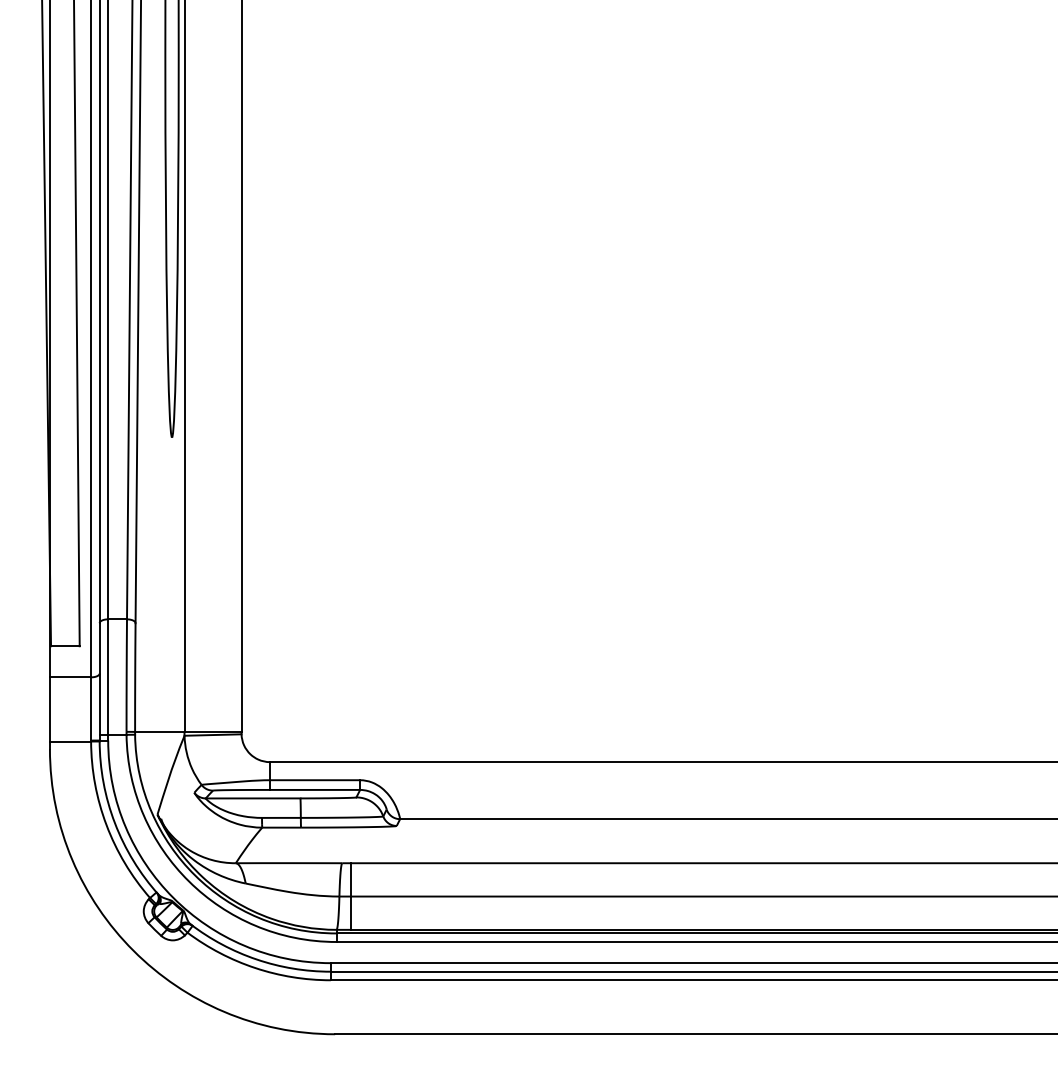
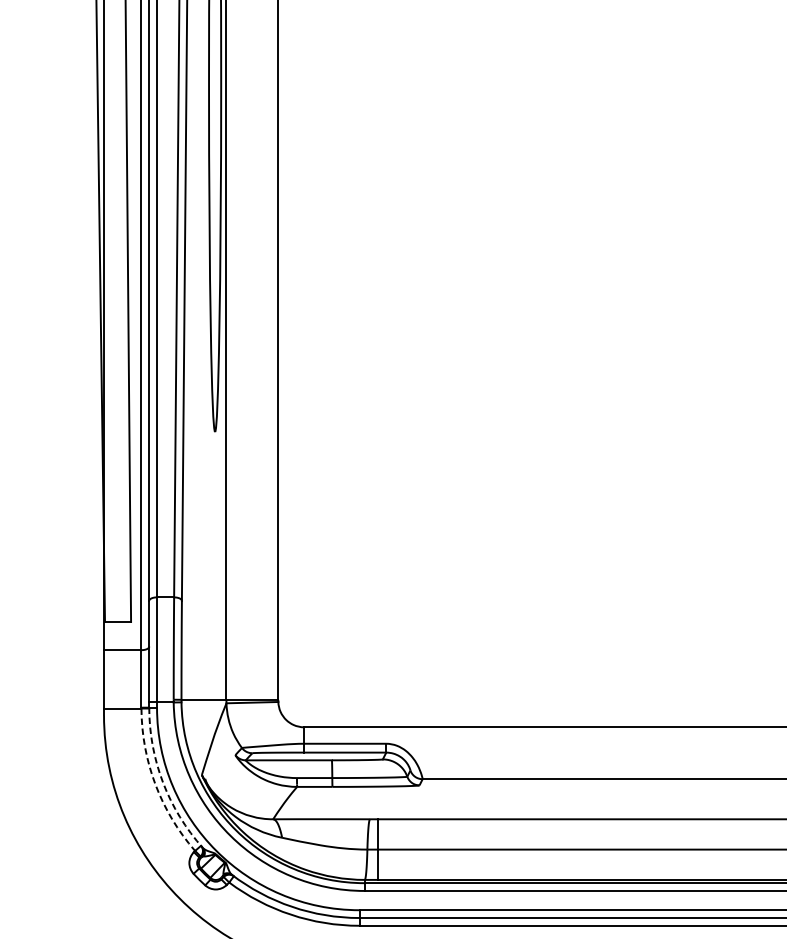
arc: (114, 823) -> (162, 783), solid -> dashed
arc: (106, 825) -> (155, 784), solid -> dashed

